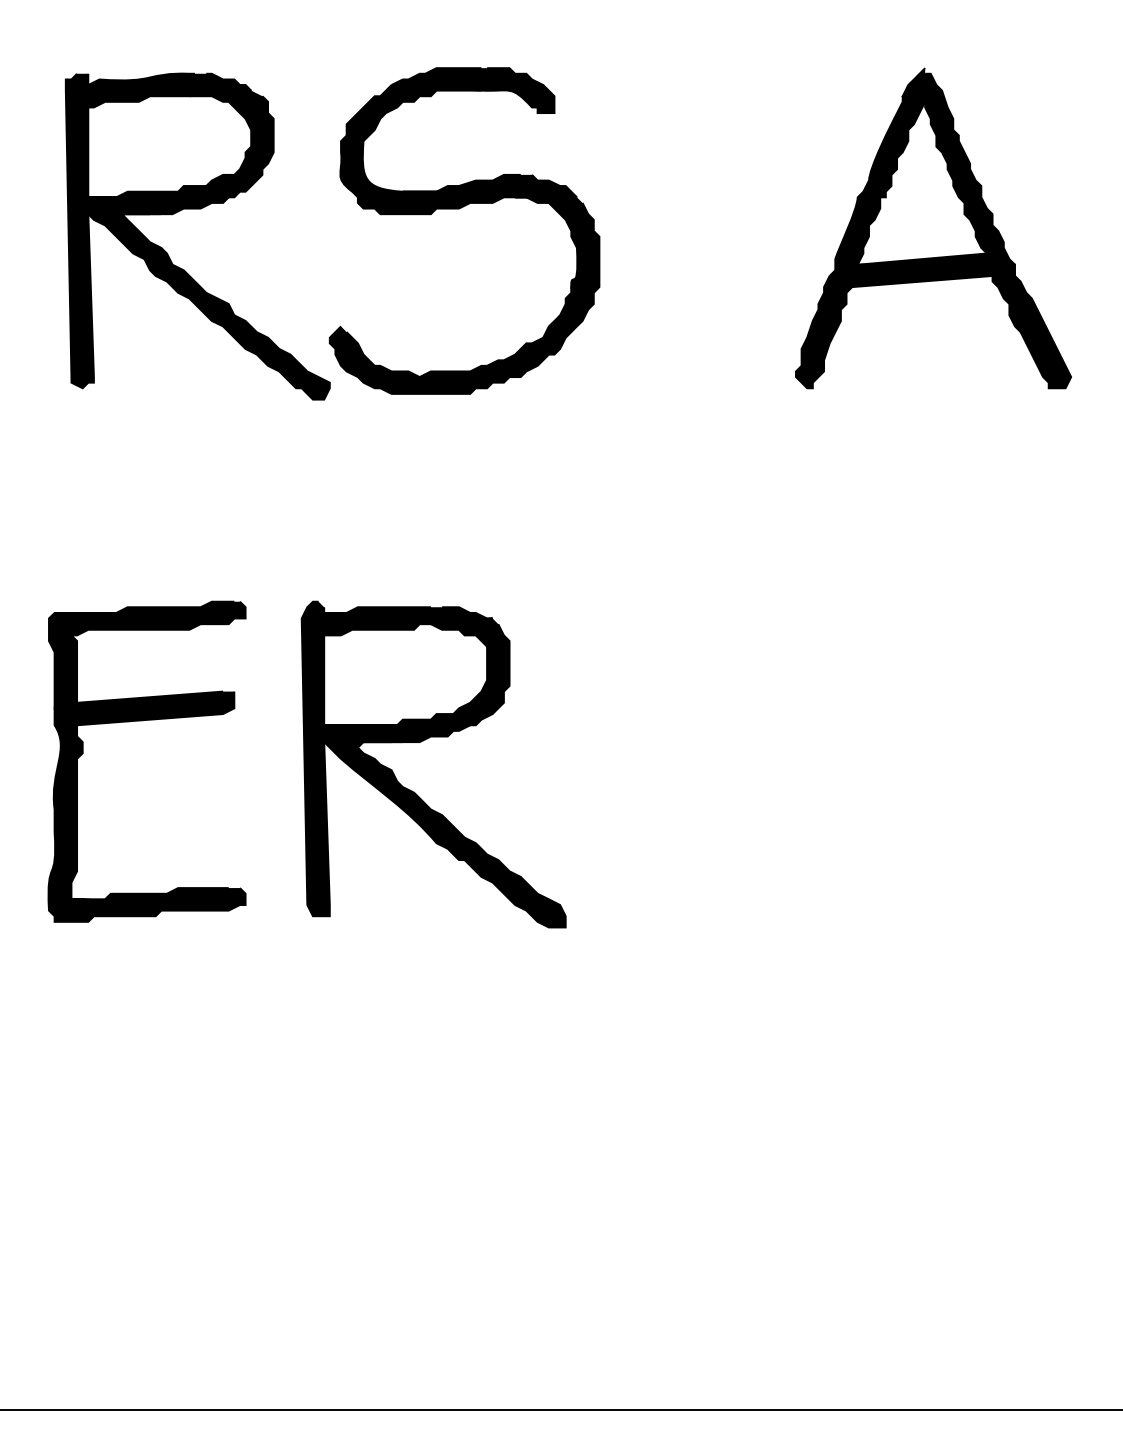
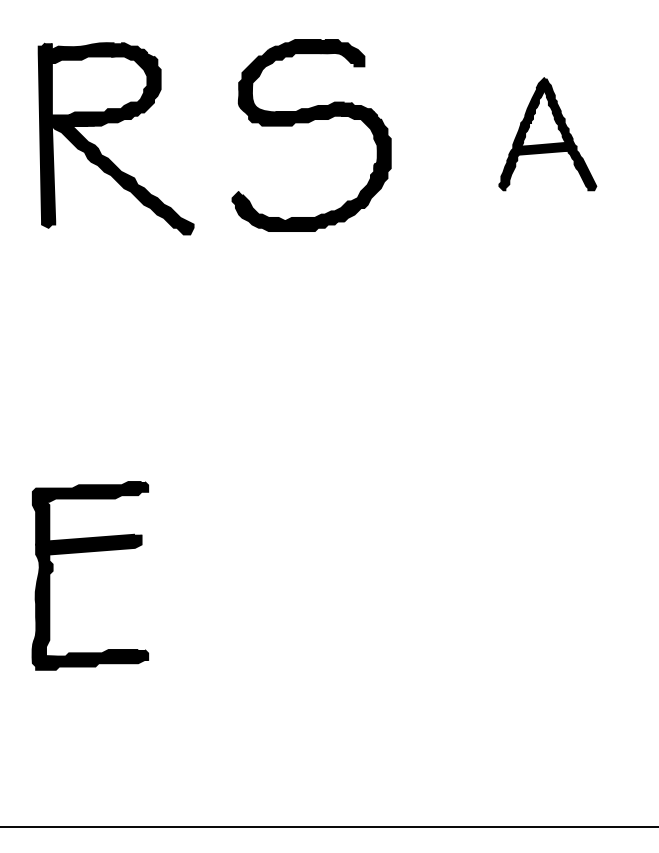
part: (459, 210) -> (308, 123), moved
part: (933, 227) -> (547, 133), size x0.6
part: (147, 721) -> (90, 552), moved
part: (423, 742) -> (248, 435), removed

